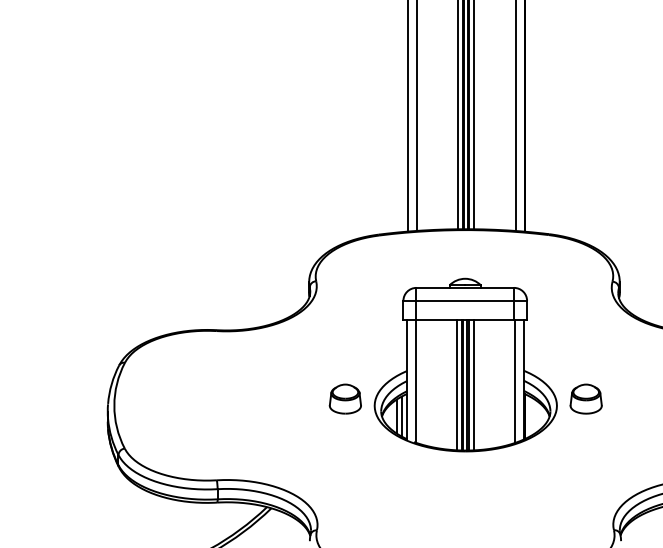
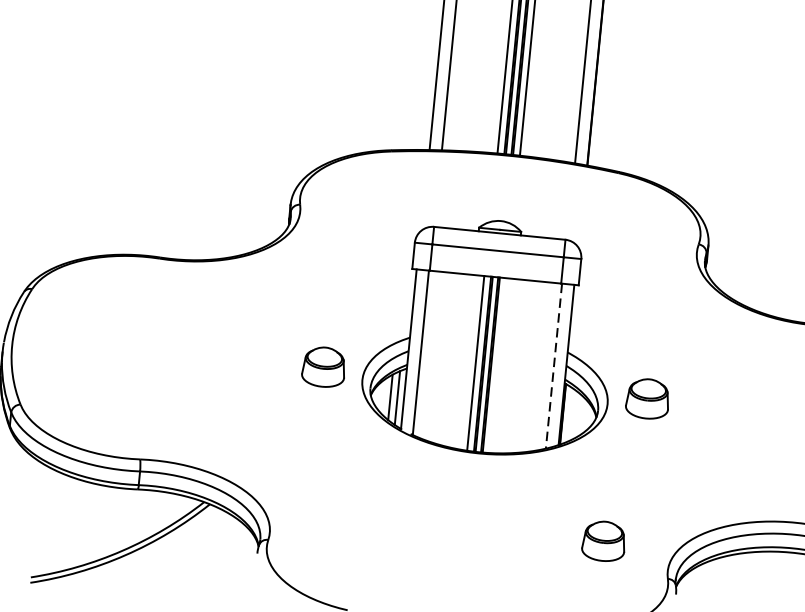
line: (514, 382) -> (553, 367), solid -> dashed
line: (473, 385) -> (498, 365), removed
part: (563, 506) -> (603, 540), added

